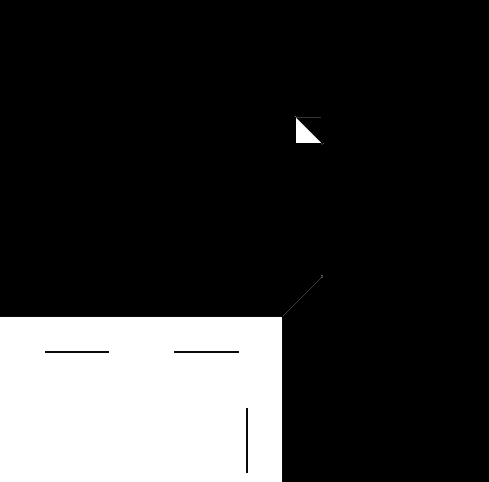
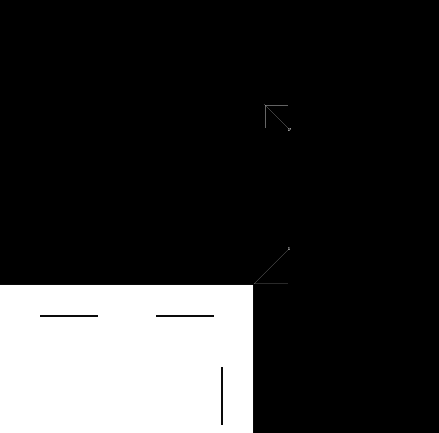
fill: (308, 129) -> (276, 116), added

